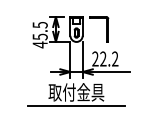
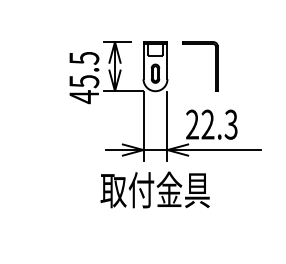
text: (115, 59) -> (231, 125), 22.2 -> 22.3
line: (76, 106) -> (155, 217), removed

